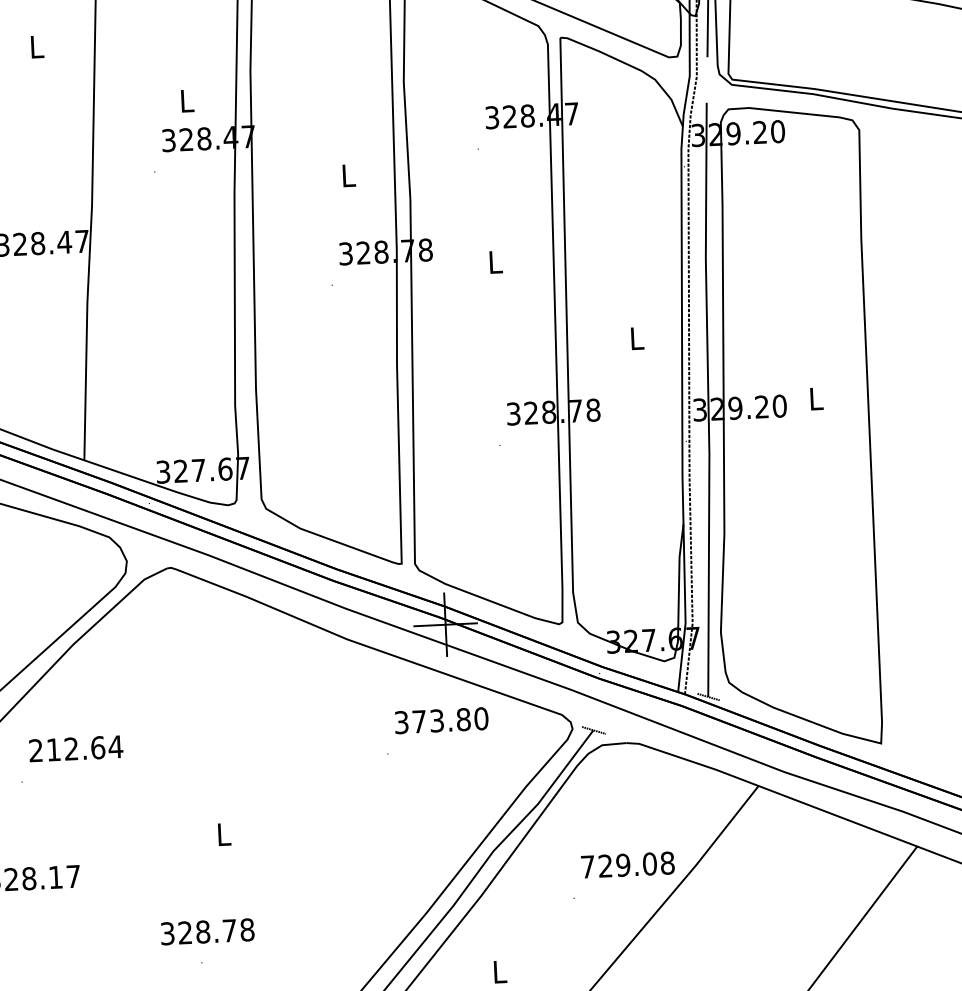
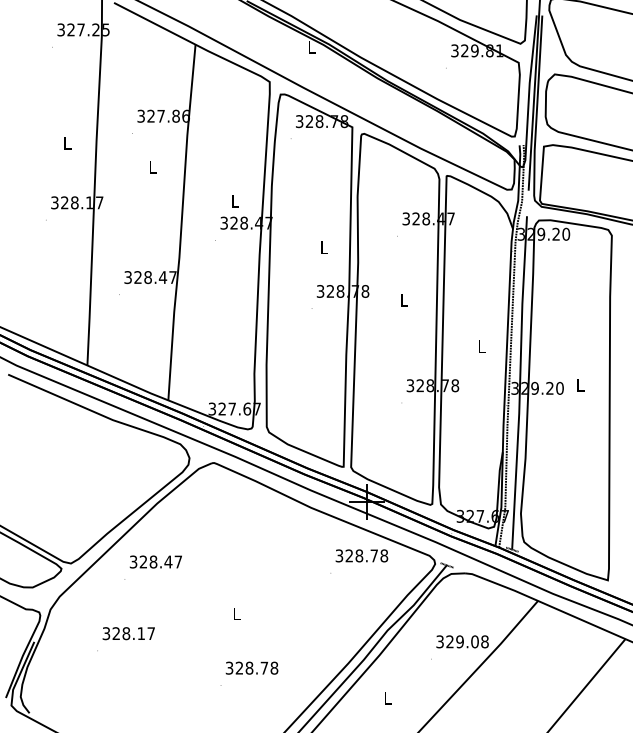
text: (449, 719) -> (366, 555), 373.80 -> 328.78
text: (74, 747) -> (155, 561), 212.64 -> 328.47
text: (586, 866) -> (439, 641), 729.08 -> 329.08
text: (206, 930) -> (251, 667), moved

